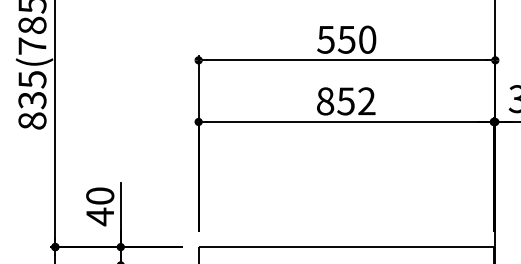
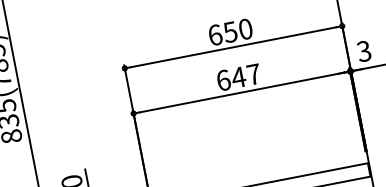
text: (325, 39) -> (214, 35), 550 -> 650
text: (346, 101) -> (239, 77), 852 -> 647

